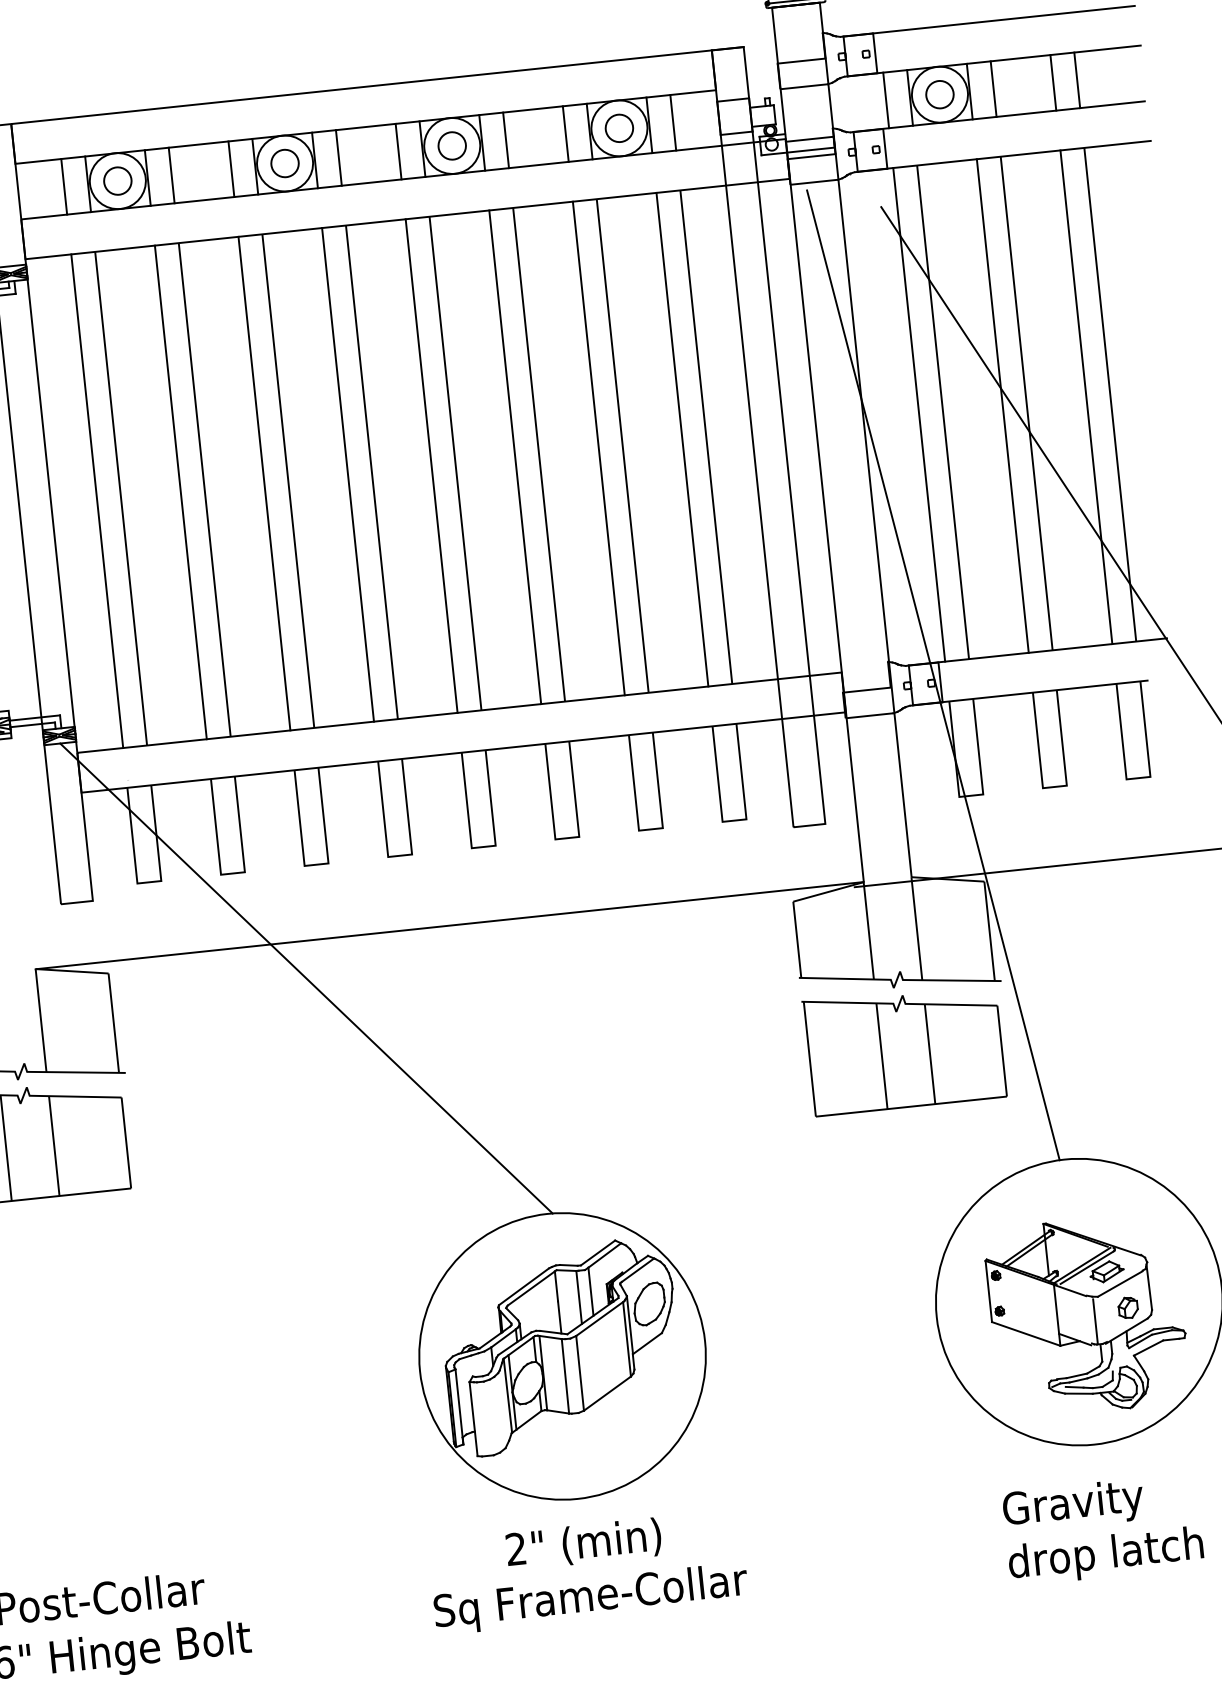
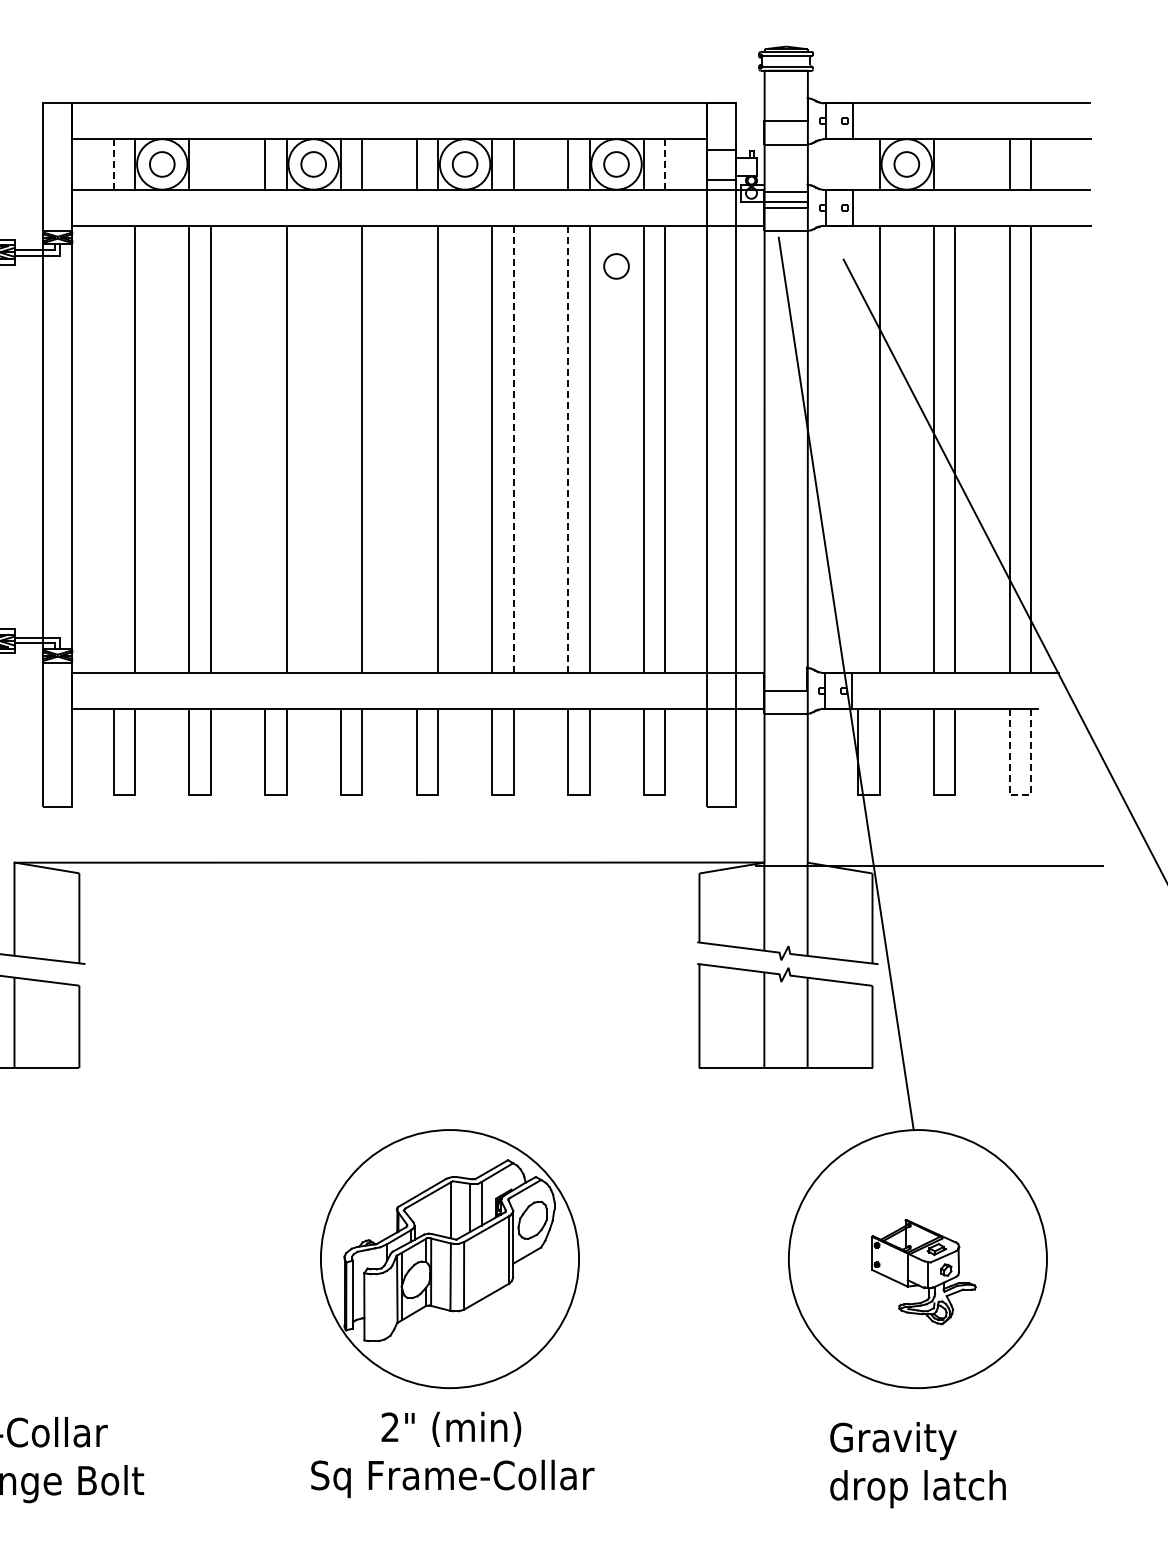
line: (993, 89) -> (955, 164), removed
line: (886, 100) -> (858, 164), removed
line: (673, 122) -> (665, 164), solid -> dashed
line: (172, 175) -> (211, 164), removed
line: (63, 186) -> (113, 164), solid -> dashed
circle: (631, 241) -> (616, 266), added
line: (919, 413) -> (858, 448), removed
line: (598, 448) -> (567, 449), solid -> dashed
line: (538, 455) -> (513, 449), solid -> dashed
line: (431, 465) -> (416, 448), removed
line: (347, 474) -> (340, 448), removed
line: (264, 482) -> (265, 448), removed
line: (96, 500) -> (113, 448), removed
line: (1138, 778) -> (1020, 795), solid -> dashed
line: (305, 978) -> (255, 896), removed
part: (1086, 1315) -> (923, 1271), size x0.6

